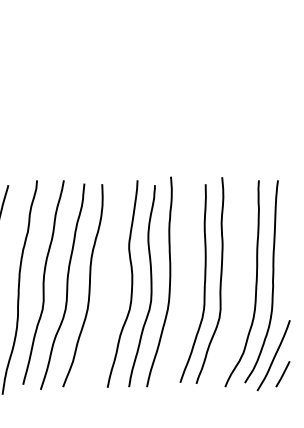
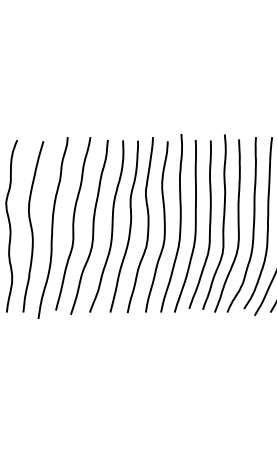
curve: (237, 284) -> (237, 225), added
curve: (109, 285) -> (129, 226), added
curve: (186, 285) -> (194, 226), added

